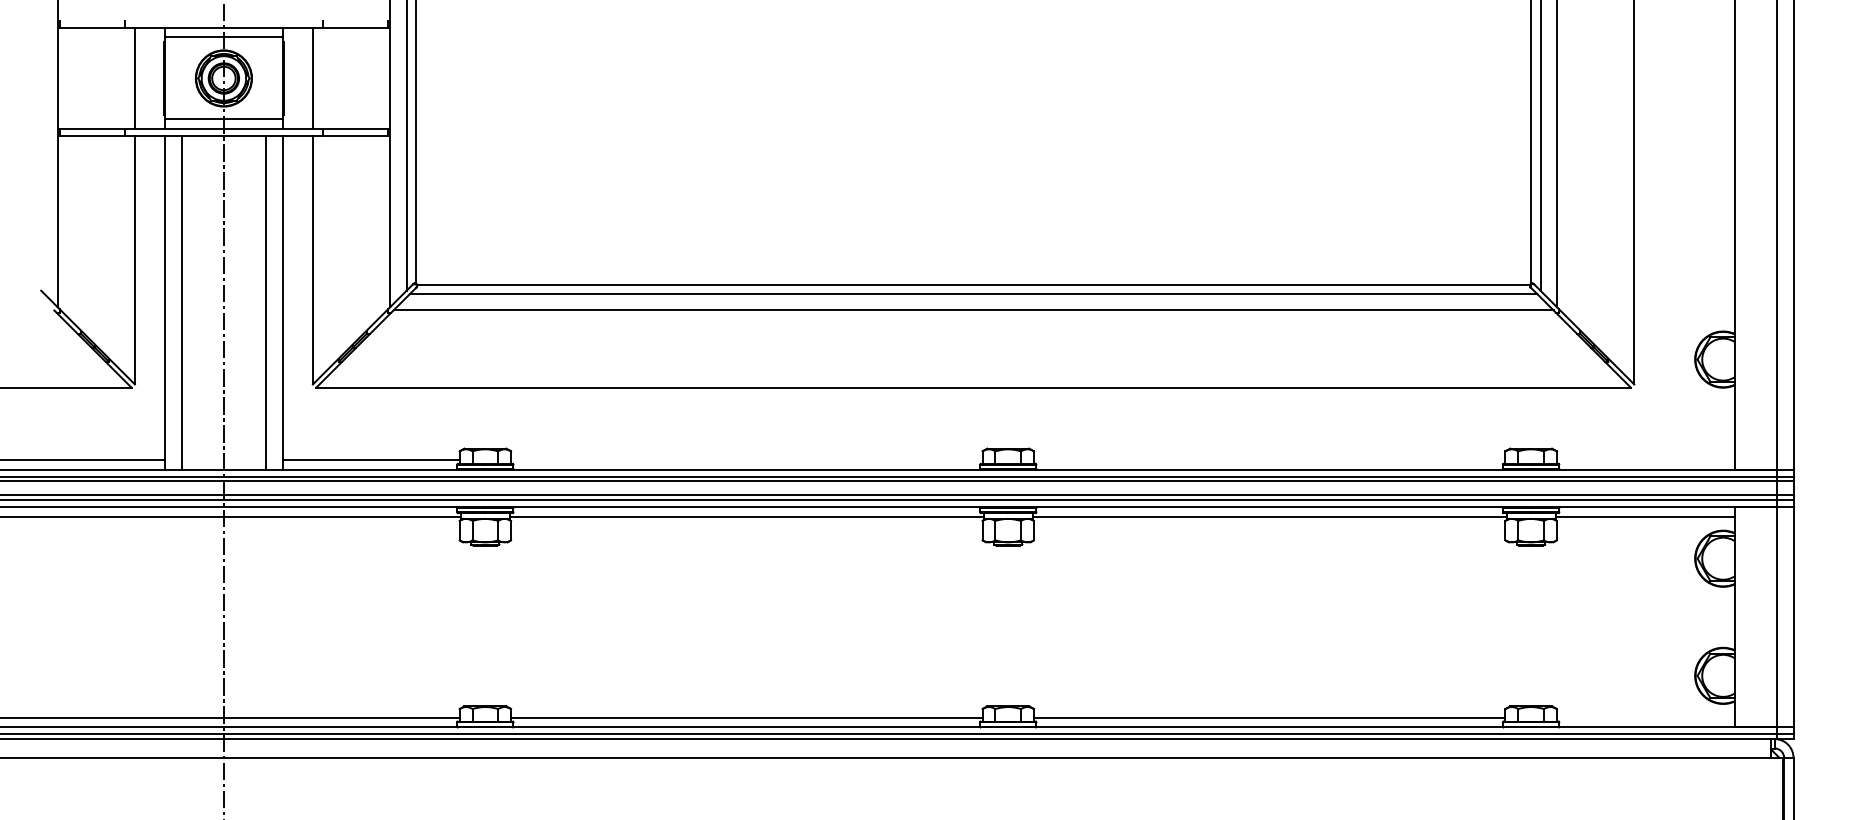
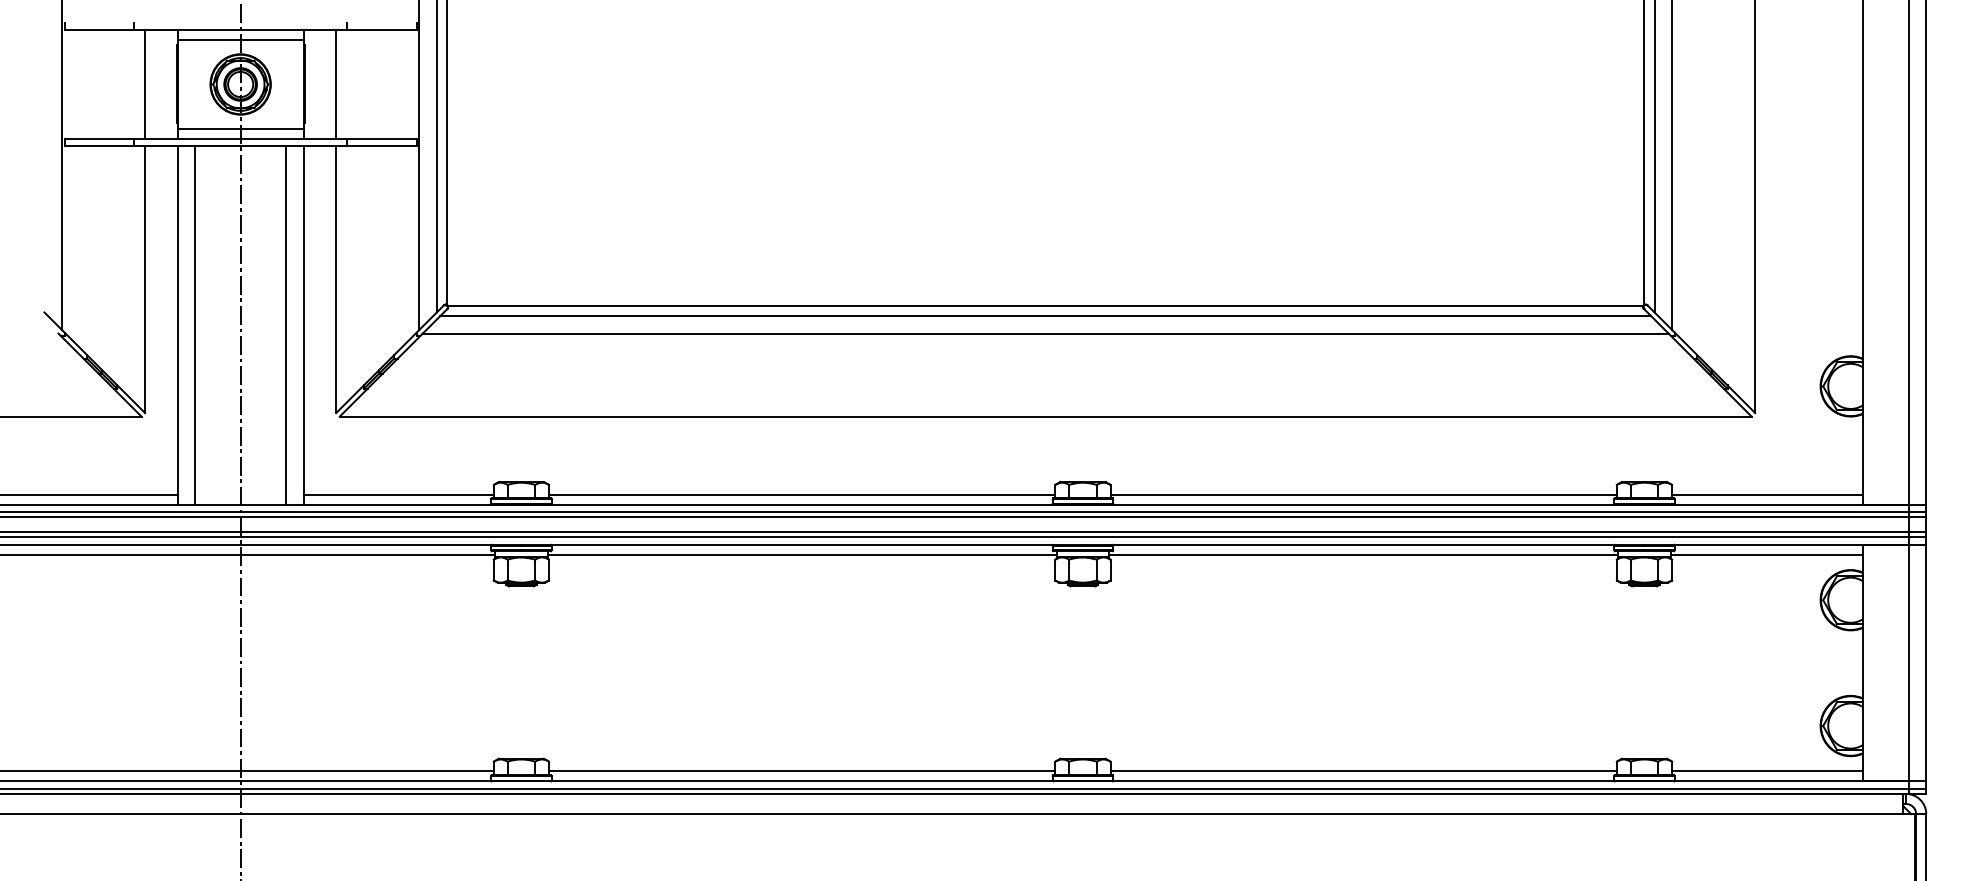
line: (746, 460) -> (801, 494), added
line: (1269, 460) -> (1363, 494), added
line: (1645, 460) -> (1767, 494), added
line: (1645, 718) -> (1767, 771), added

